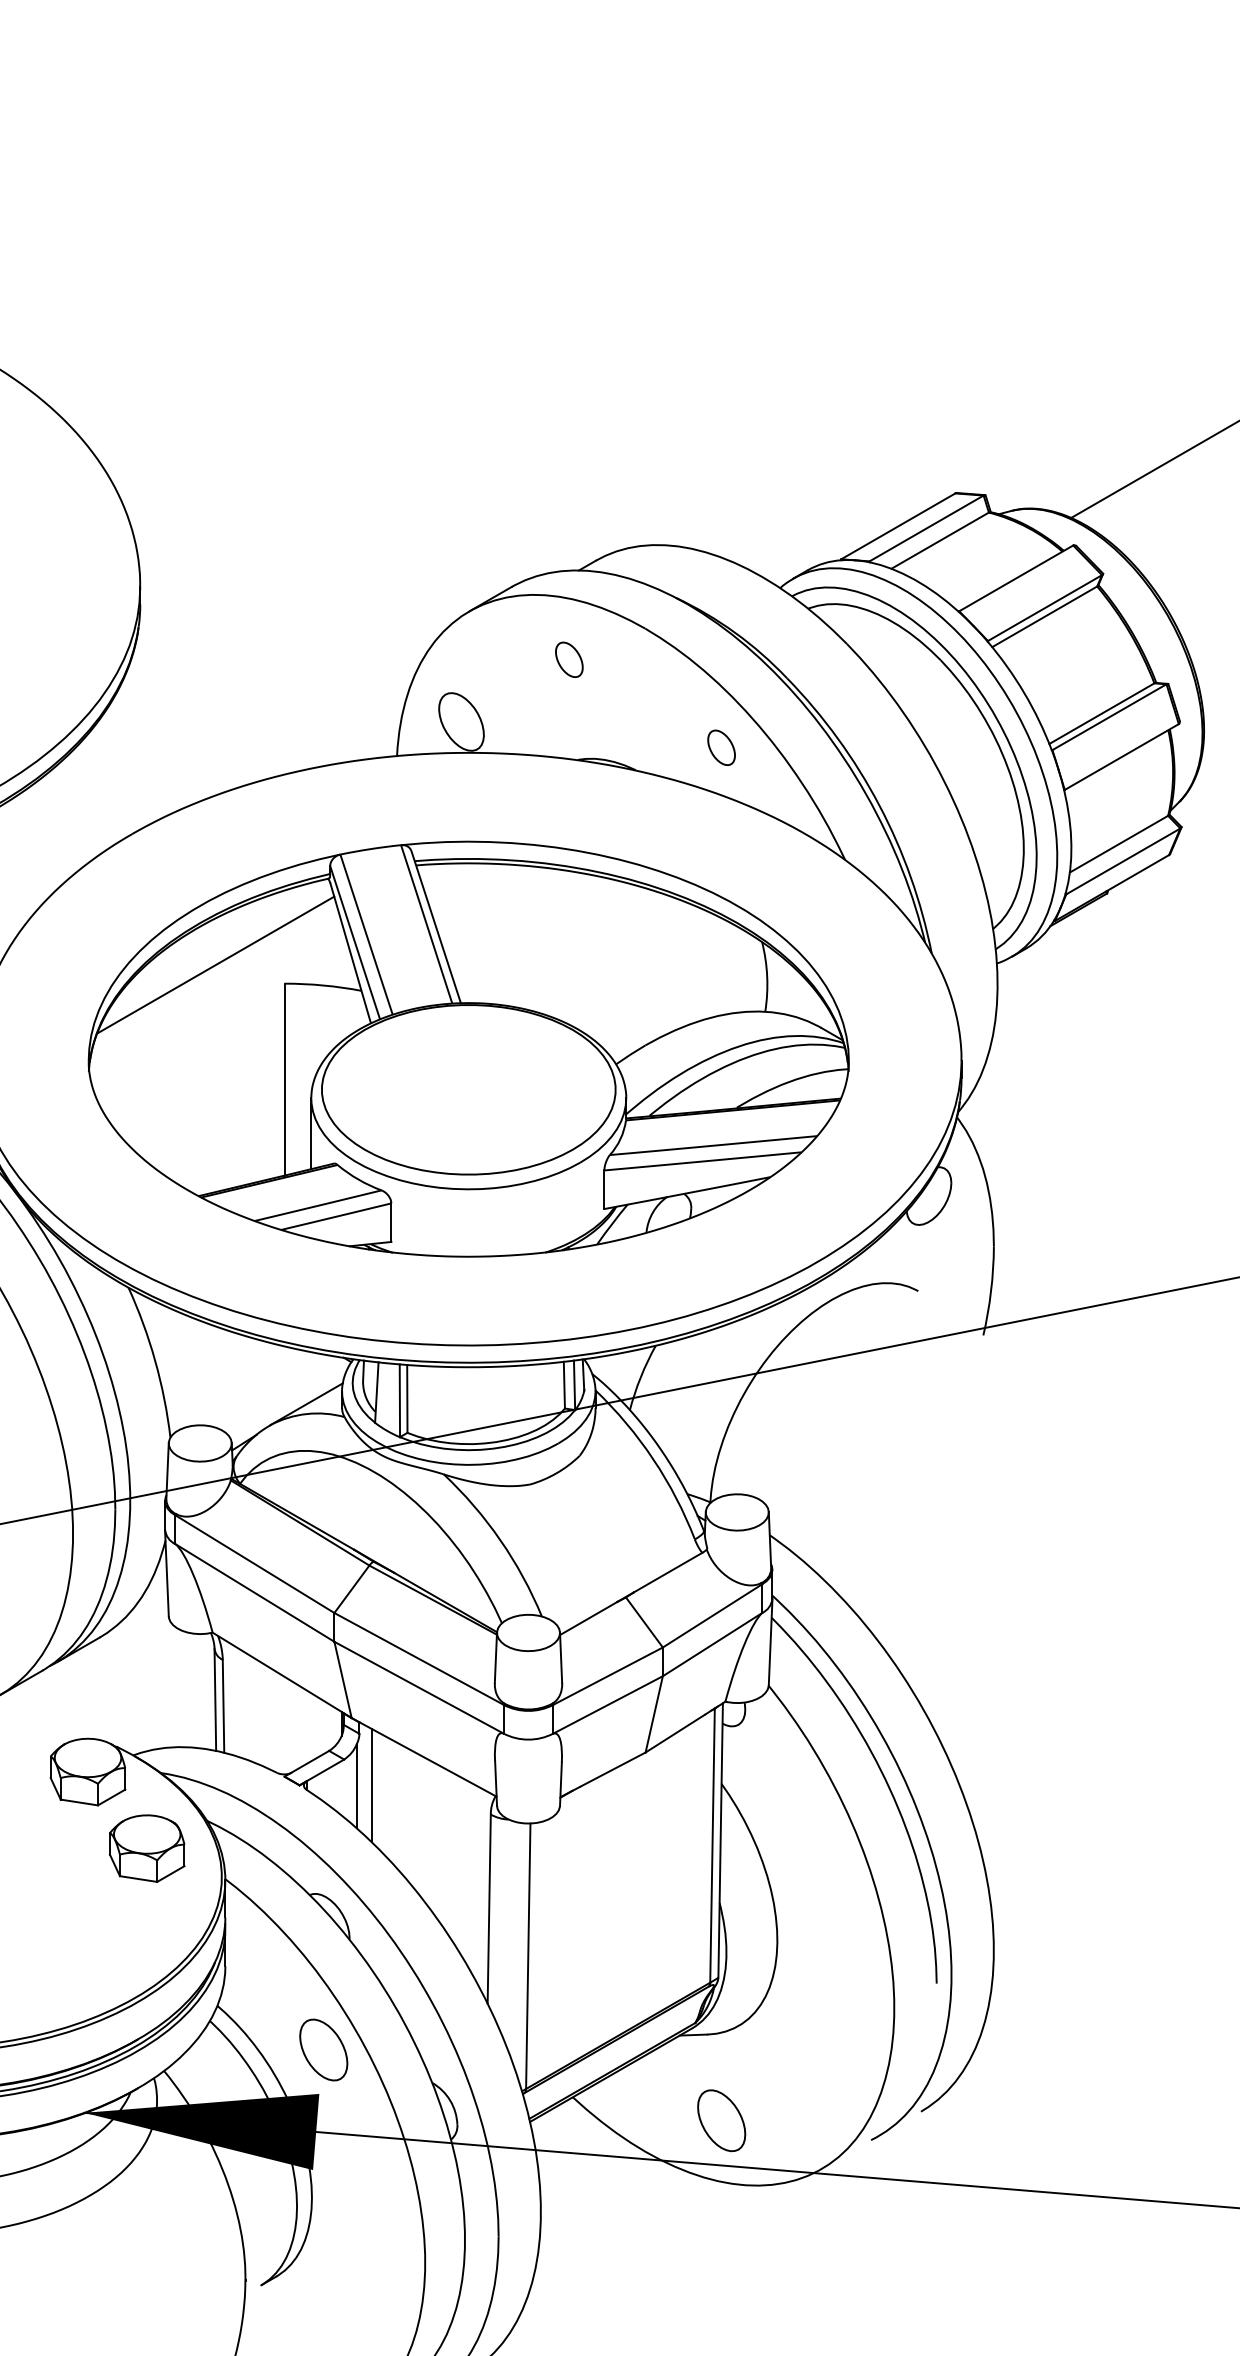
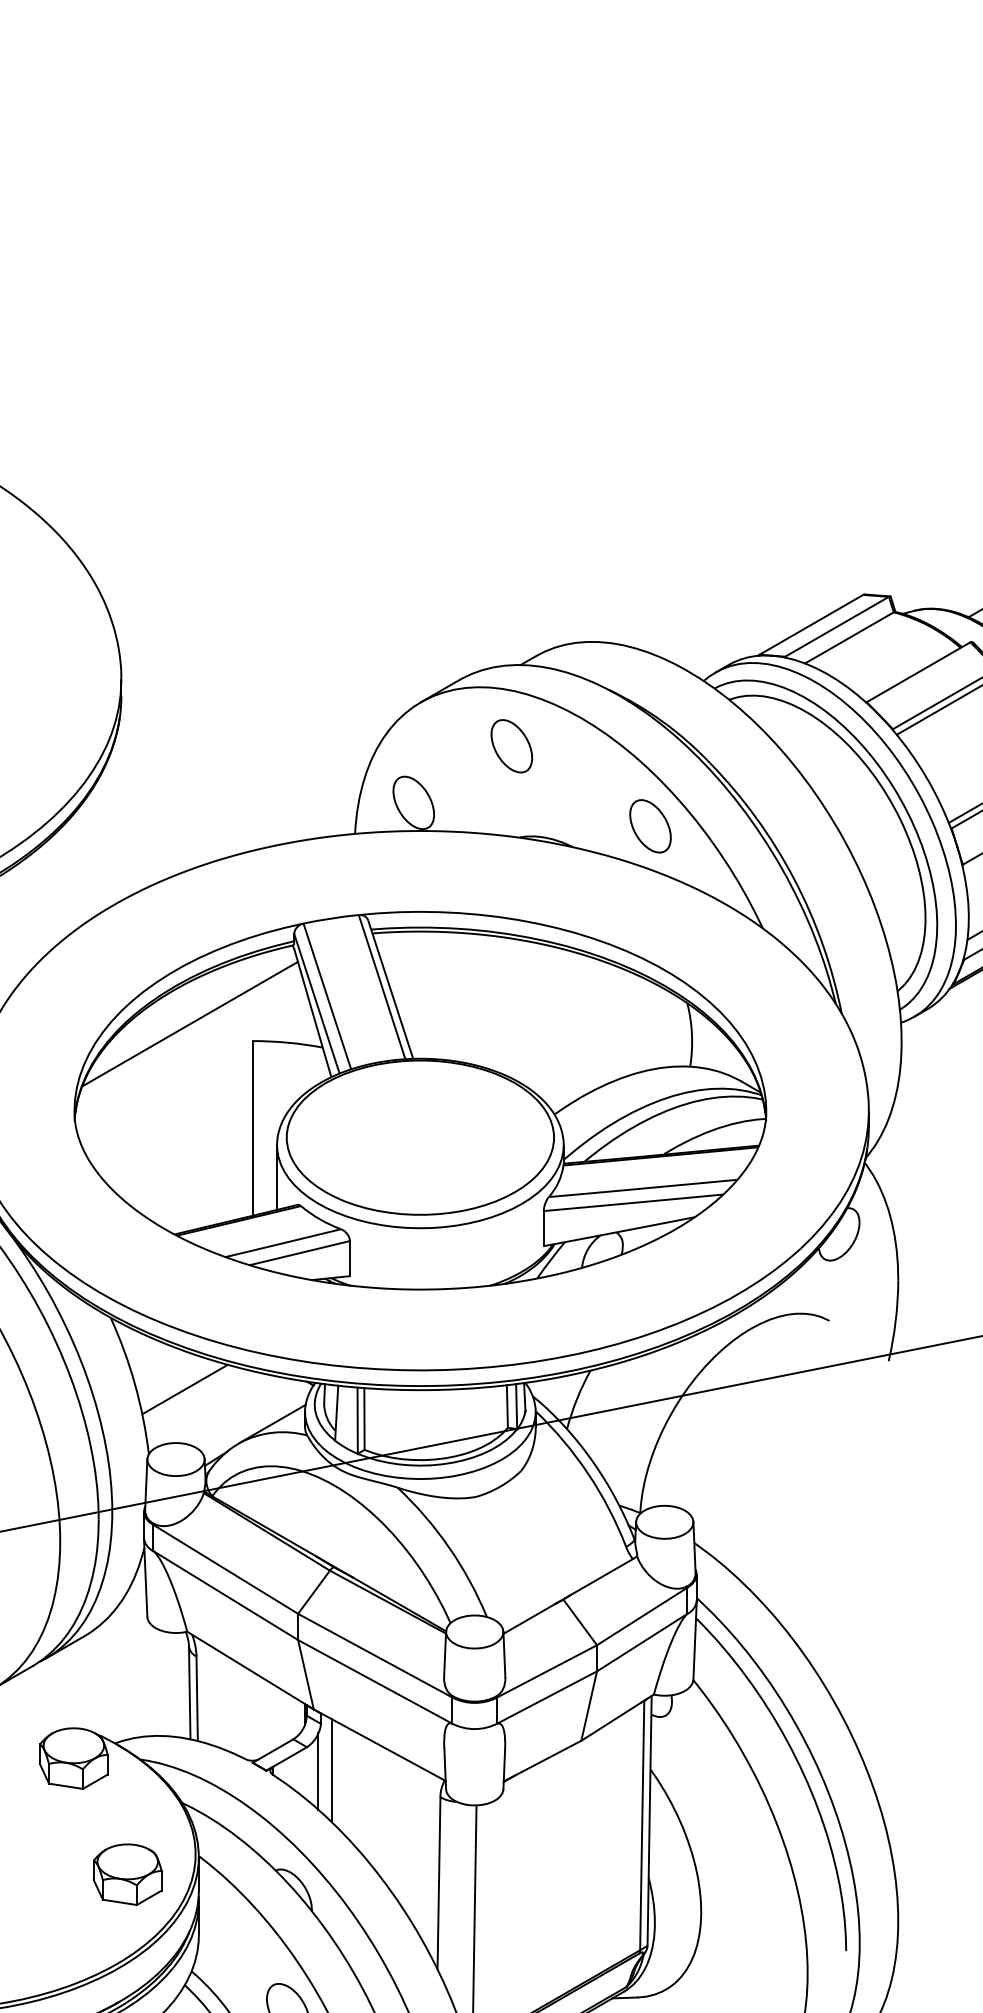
part: (569, 659) -> (512, 746), size x1.67
part: (721, 747) -> (650, 826), size x1.67
line: (210, 1366) -> (185, 1389), added
part: (146, 1848) -> (127, 1874), moved

